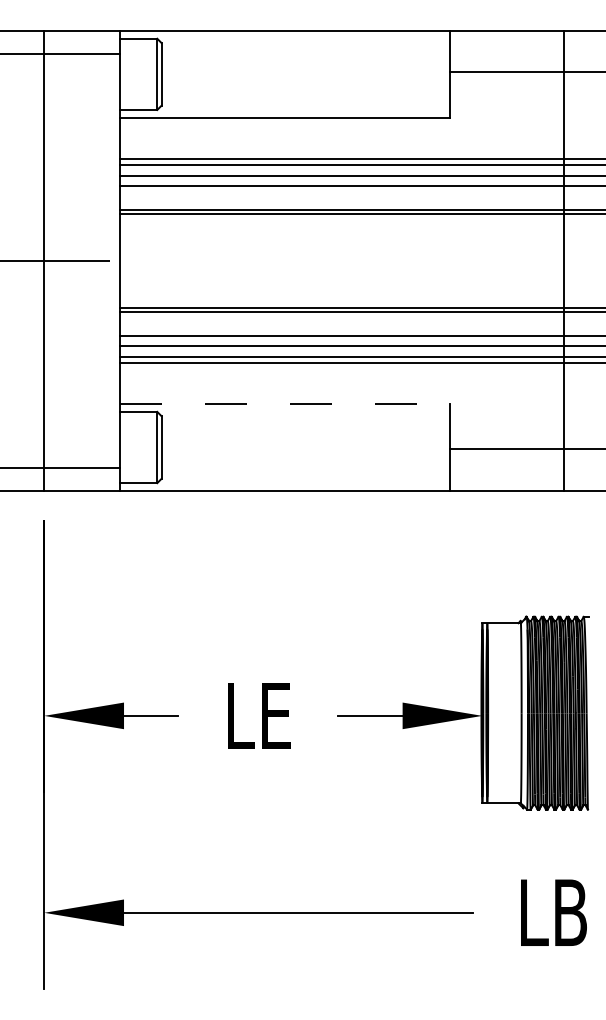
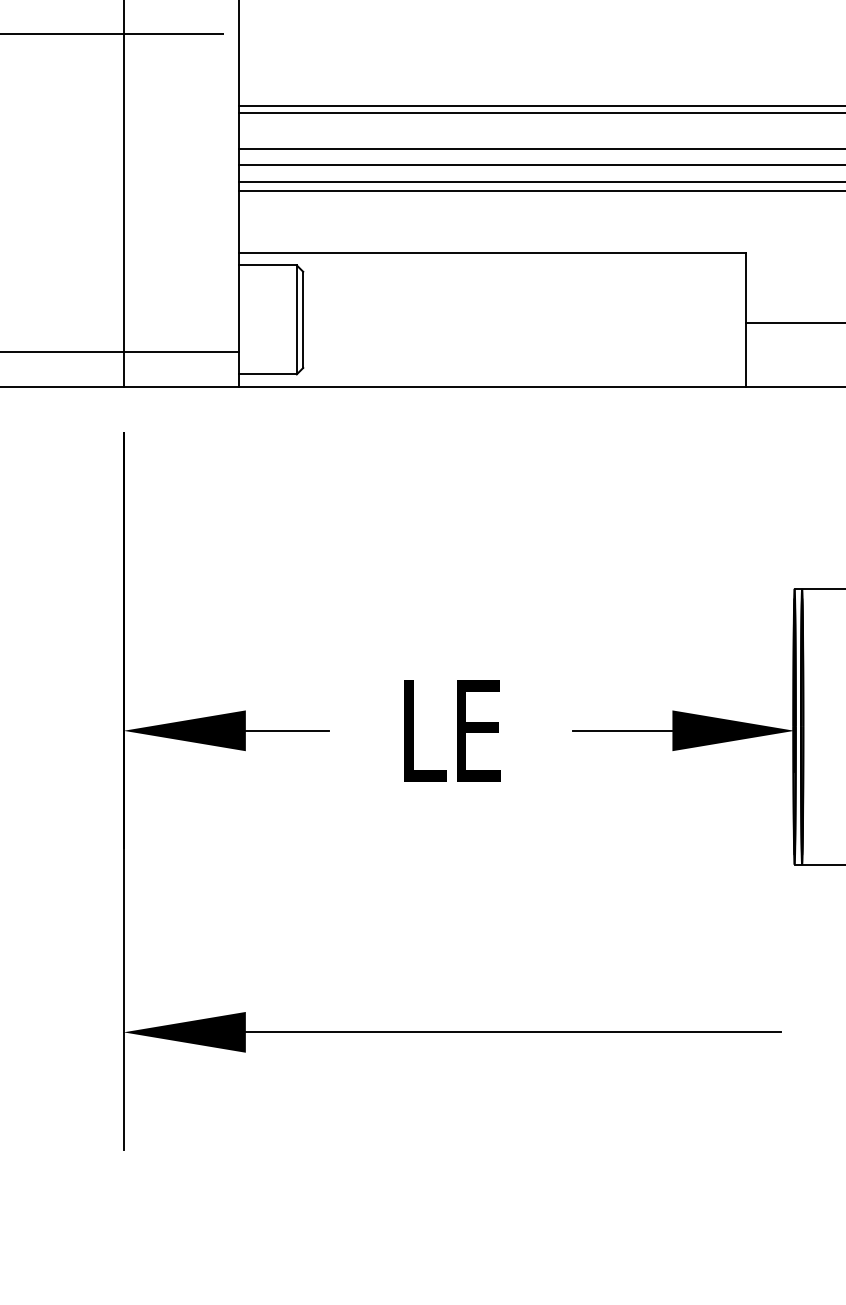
line: (285, 403) -> (493, 252), dashed -> solid

